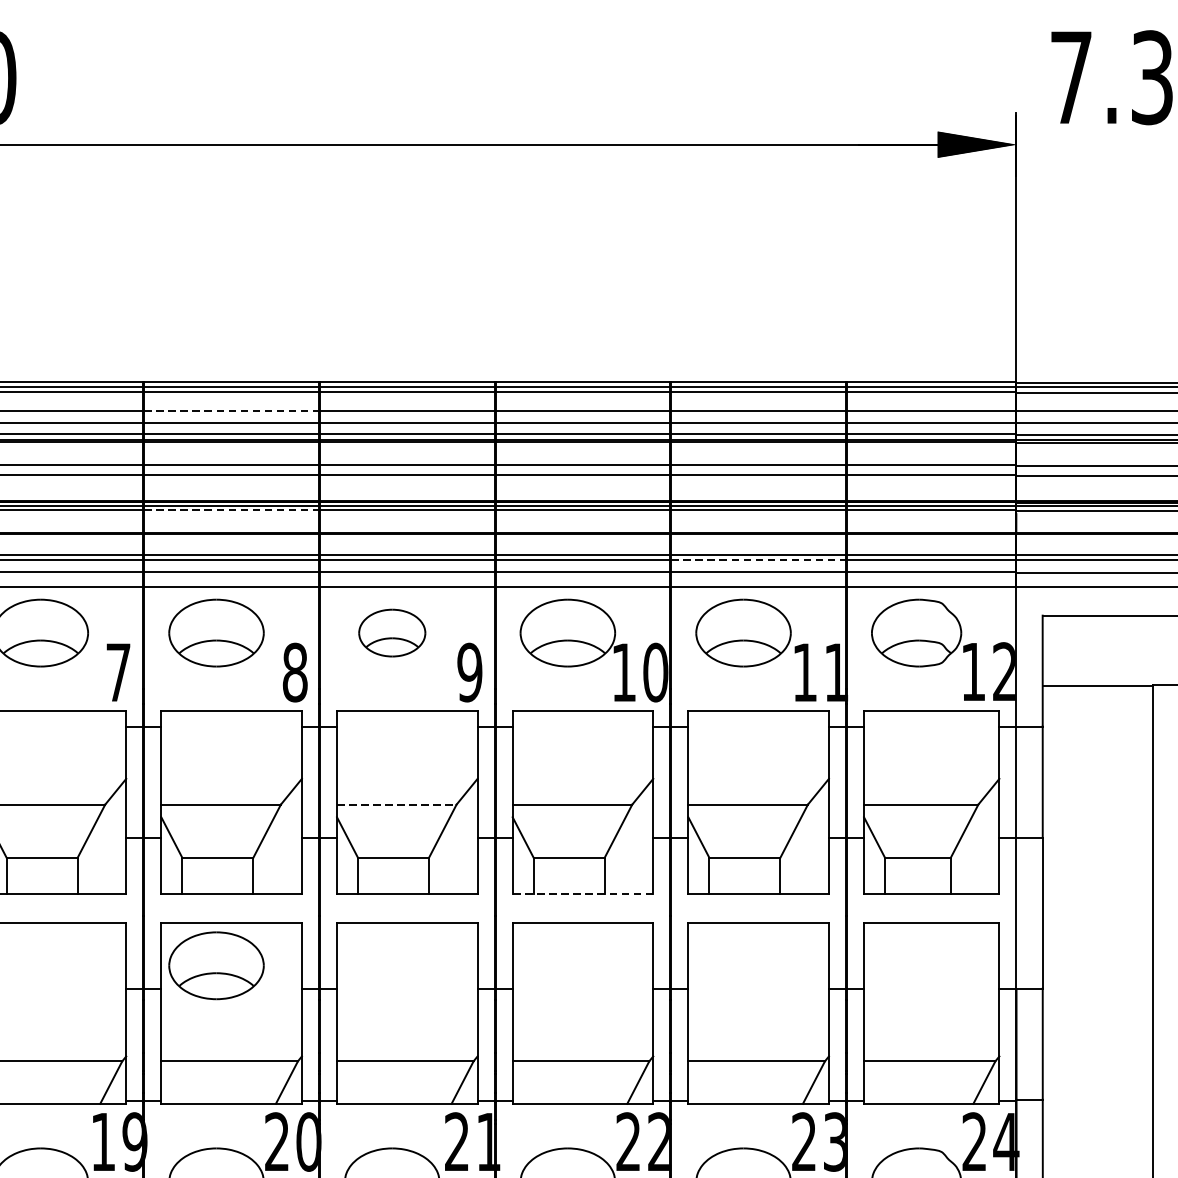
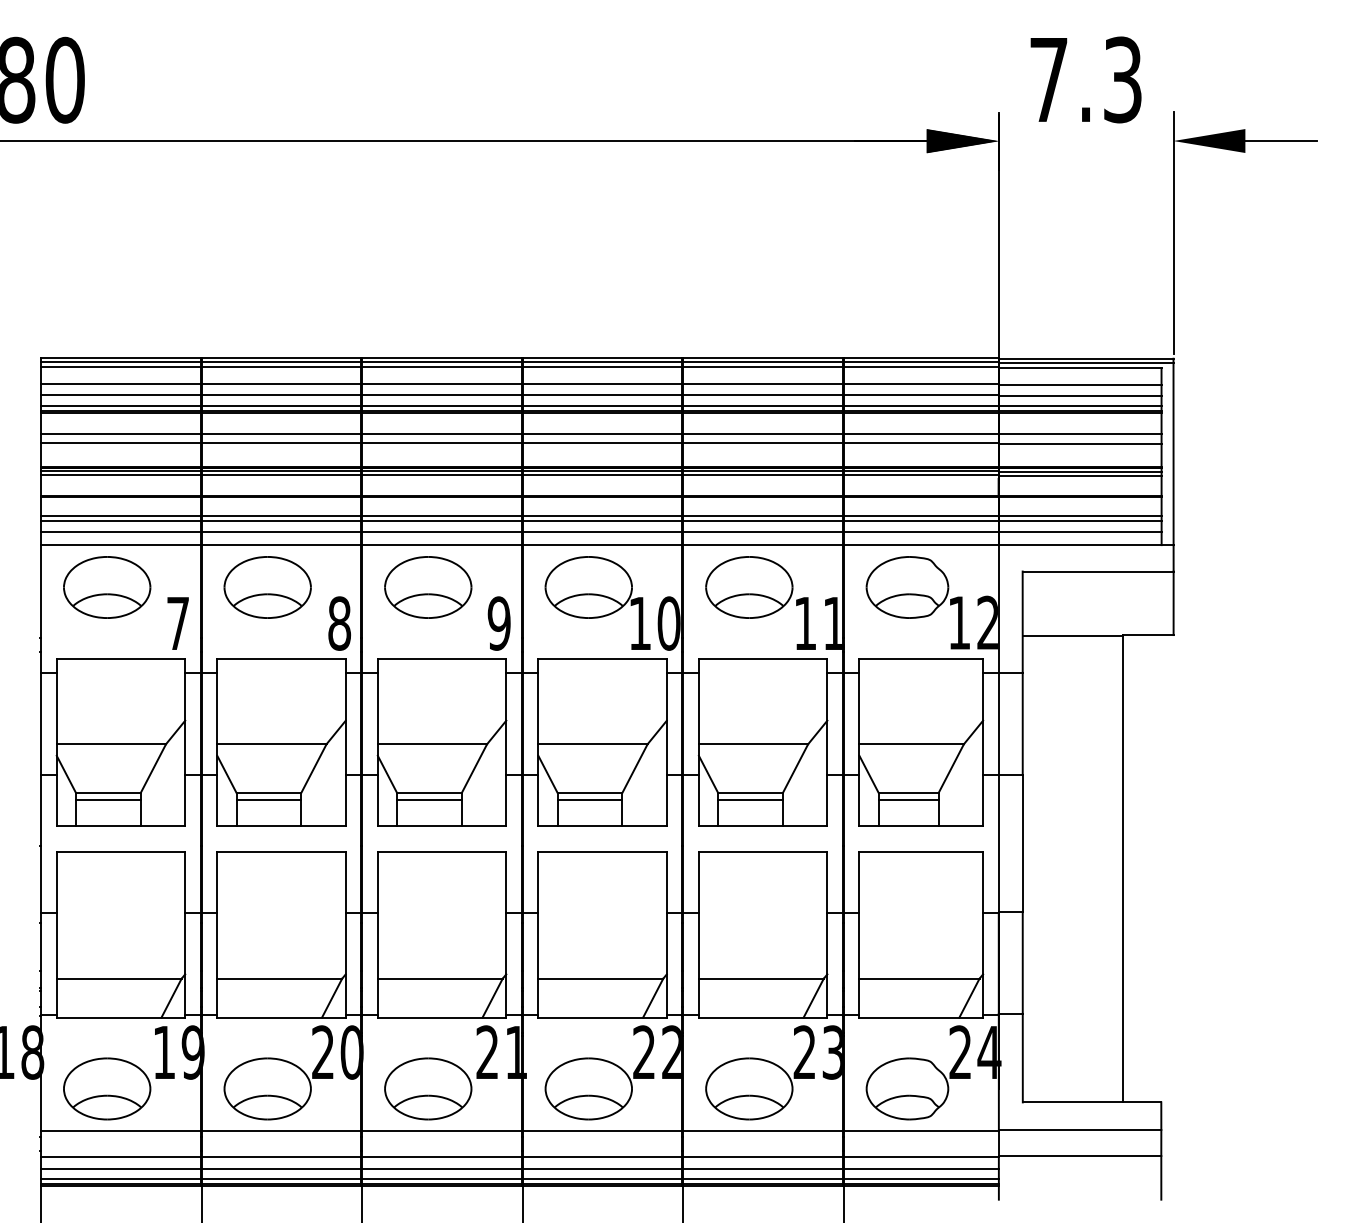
line: (231, 410) -> (281, 384), dashed -> solid
line: (231, 510) -> (281, 475), dashed -> solid
line: (759, 559) -> (763, 520), dashed -> solid
part: (392, 633) -> (428, 587), size x1.43
line: (396, 804) -> (432, 744), dashed -> solid
line: (41, 865) -> (107, 799), added
line: (217, 865) -> (268, 799), added
line: (393, 865) -> (429, 799), added
line: (568, 865) -> (589, 799), added
line: (744, 865) -> (750, 799), added
line: (917, 865) -> (908, 799), added
line: (582, 893) -> (602, 825), dashed -> solid
part: (216, 965) -> (267, 891), removed

